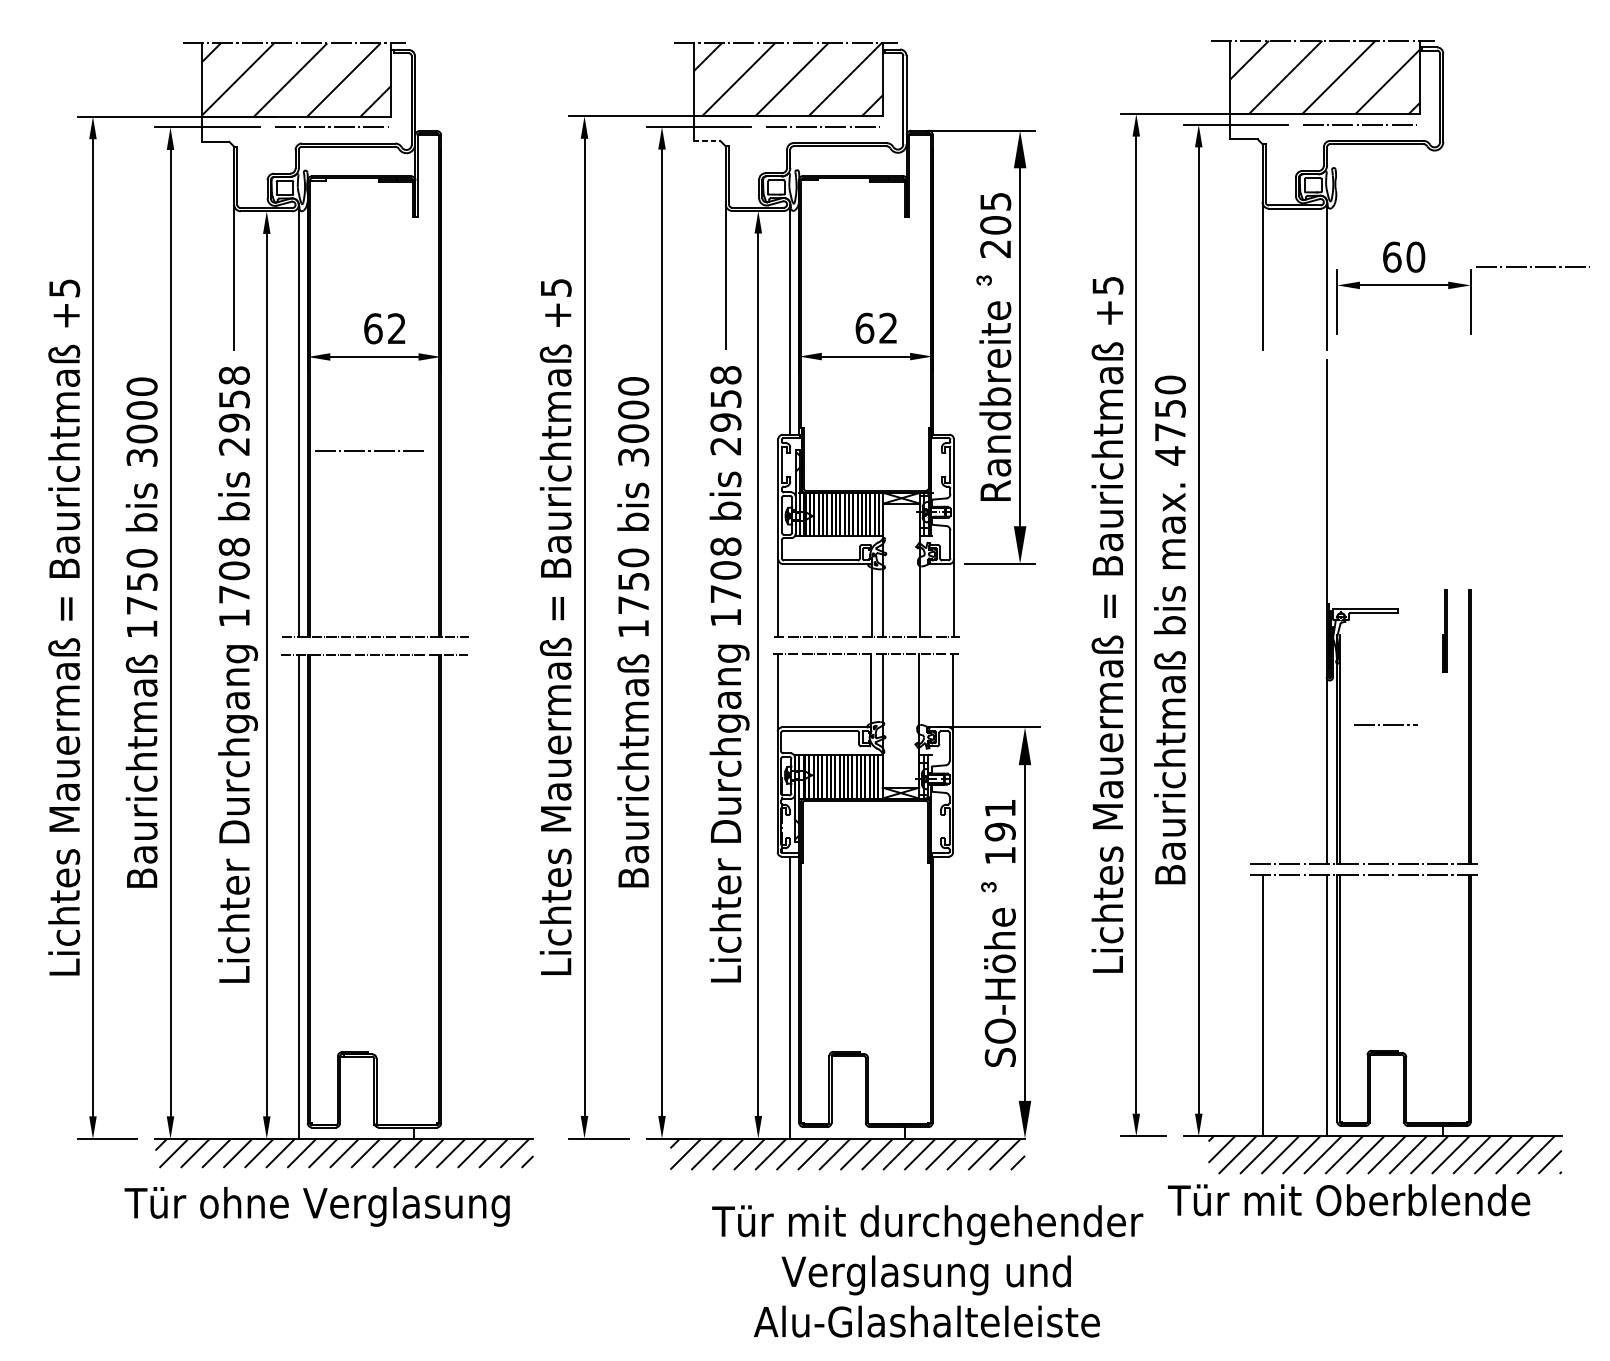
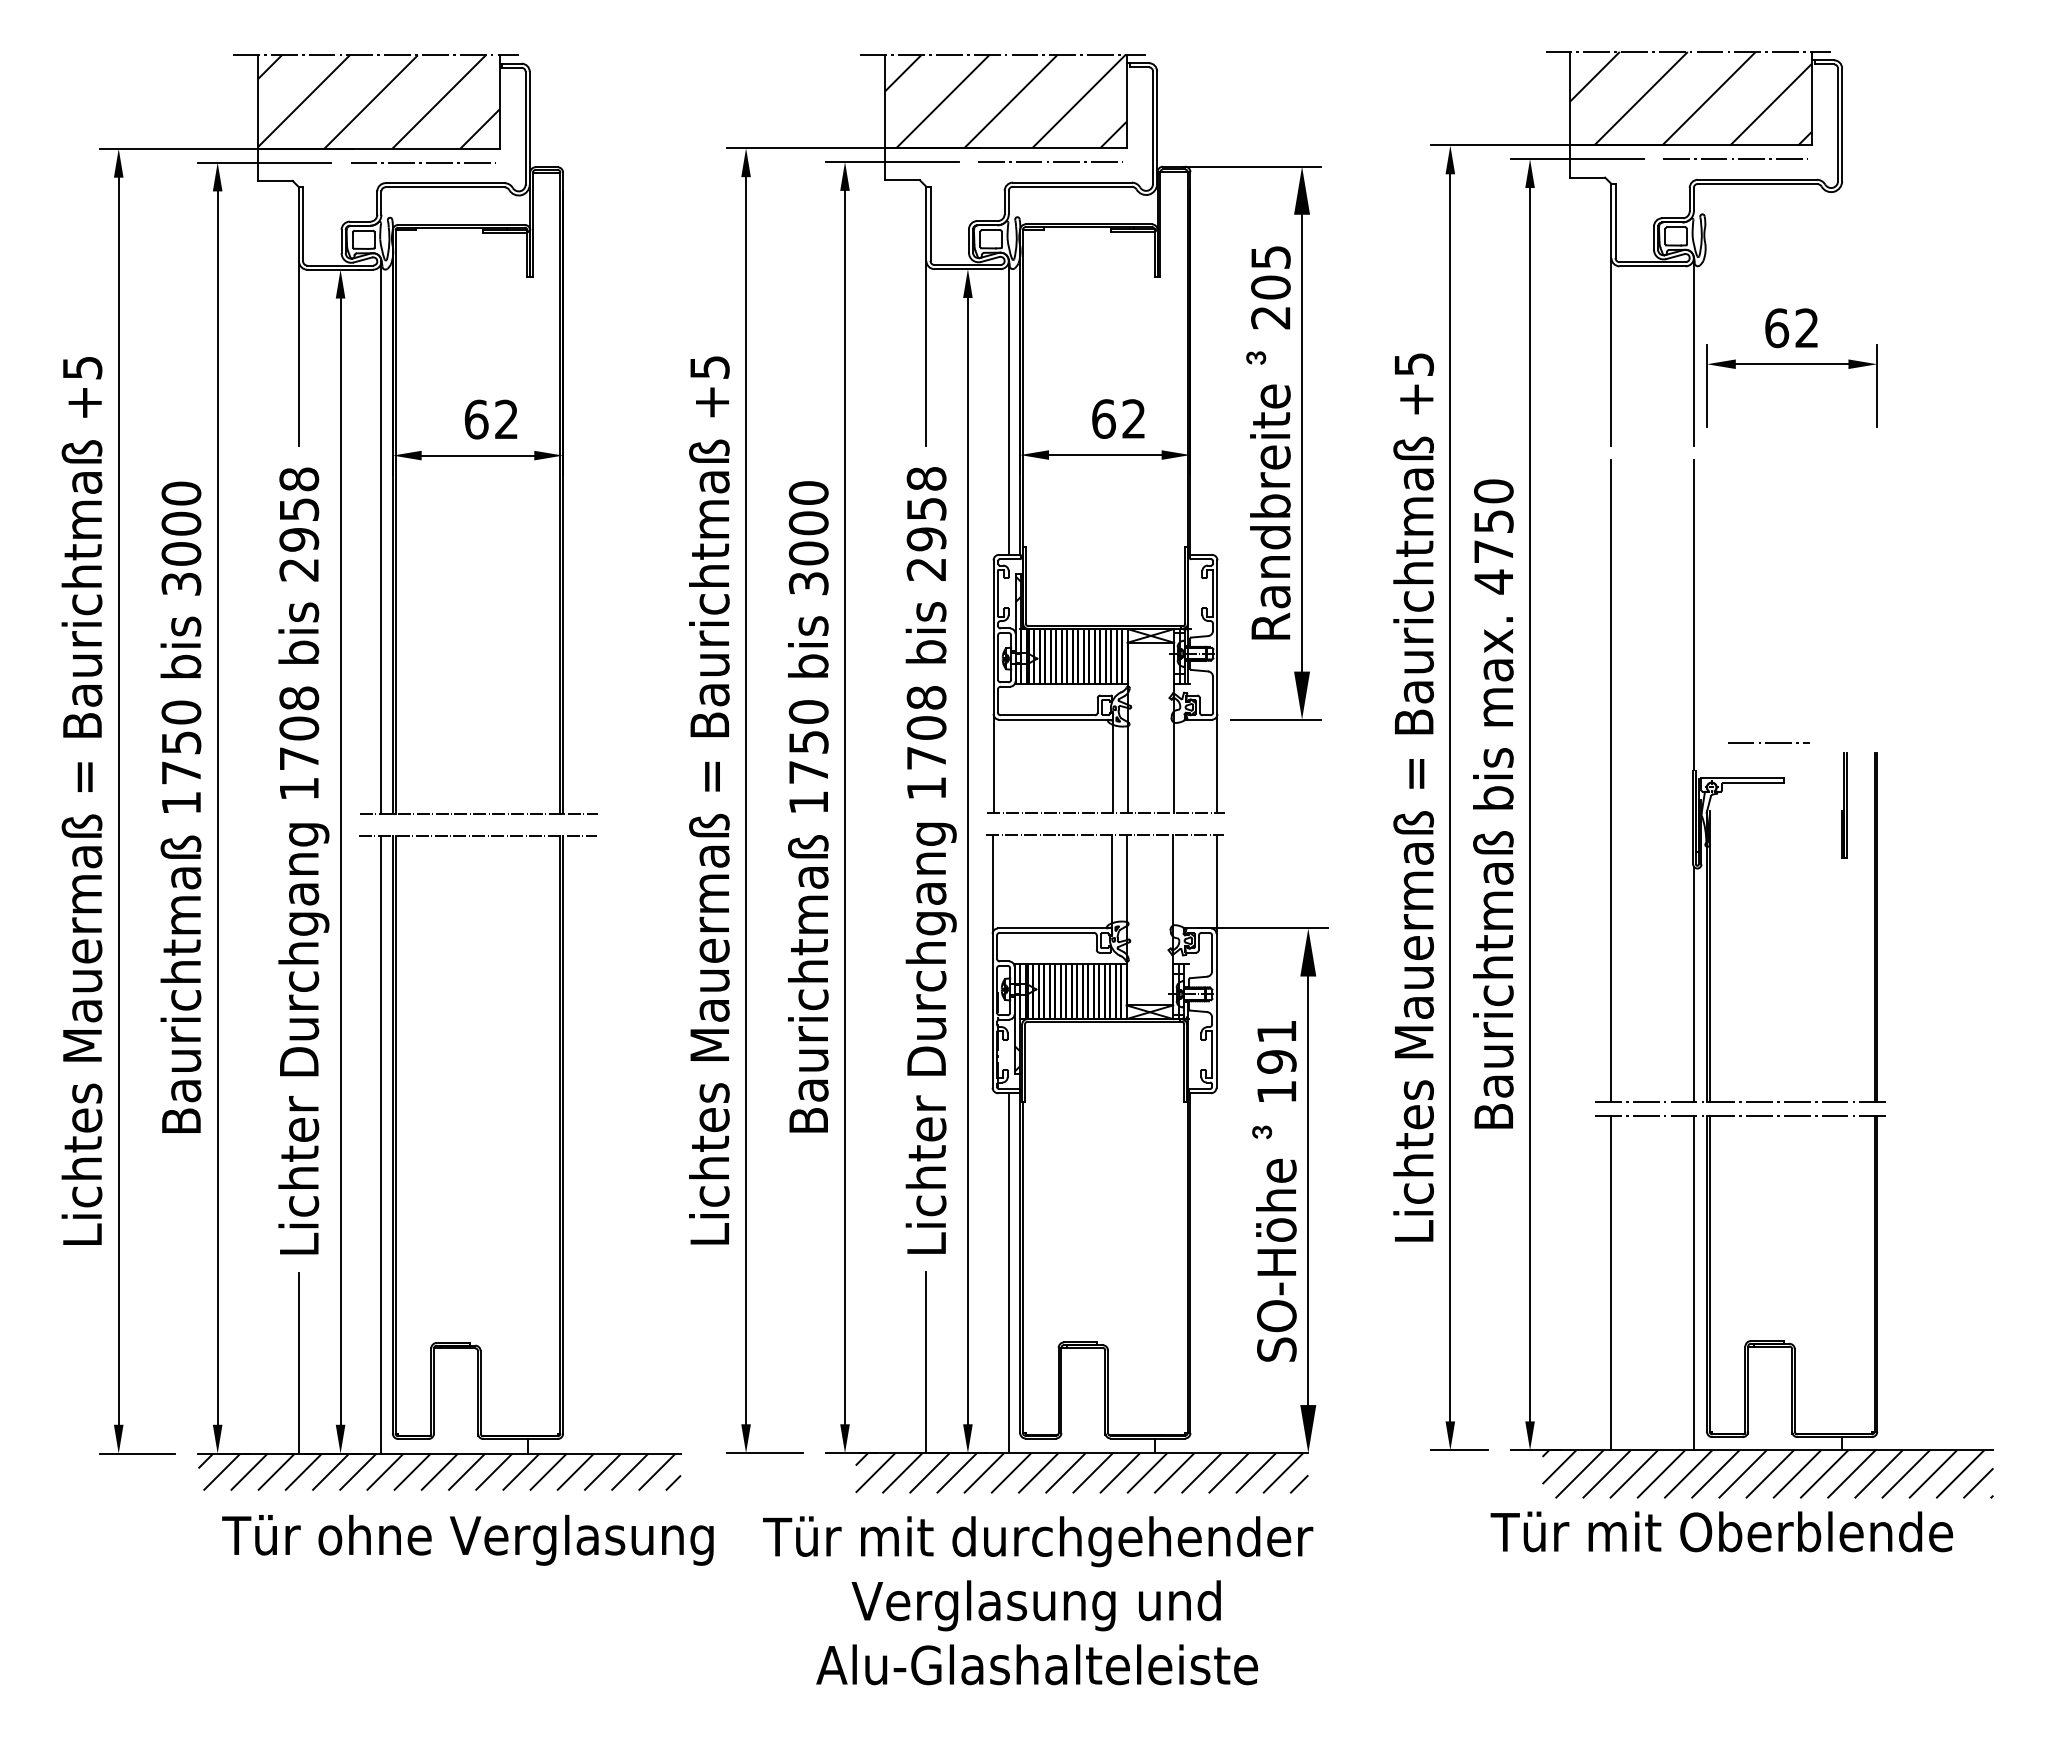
line: (707, 141) -> (903, 180), dashed -> solid
text: (1416, 257) -> (1807, 328), 60 -> 62
line: (1531, 266) -> (1954, 339), removed
line: (370, 450) -> (472, 575), removed
line: (1262, 611) -> (1611, 780), added
line: (1385, 724) -> (1768, 742), moved
line: (234, 1067) -> (299, 1362), added
line: (725, 1067) -> (926, 1362), added
text: (316, 1206) -> (467, 1539), moved
text: (928, 1271) -> (1038, 1600), moved

